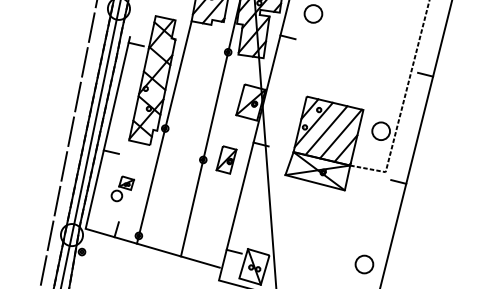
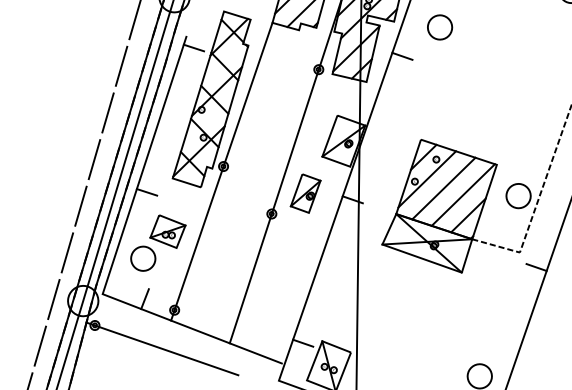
part: (226, 159) -> (305, 192), moved
part: (122, 188) -> (157, 243), size x1.67
line: (132, 264) -> (162, 348), added

